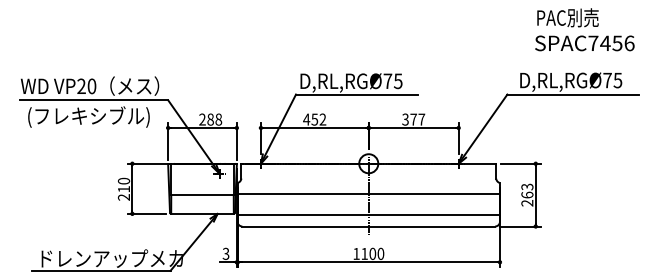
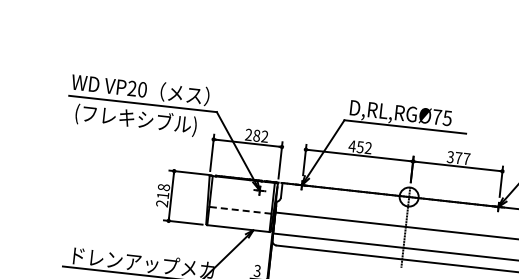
text: (218, 119) -> (264, 136), 288 -> 282
text: (123, 180) -> (163, 186), 210 -> 218
line: (202, 195) -> (240, 210), solid -> dashed

